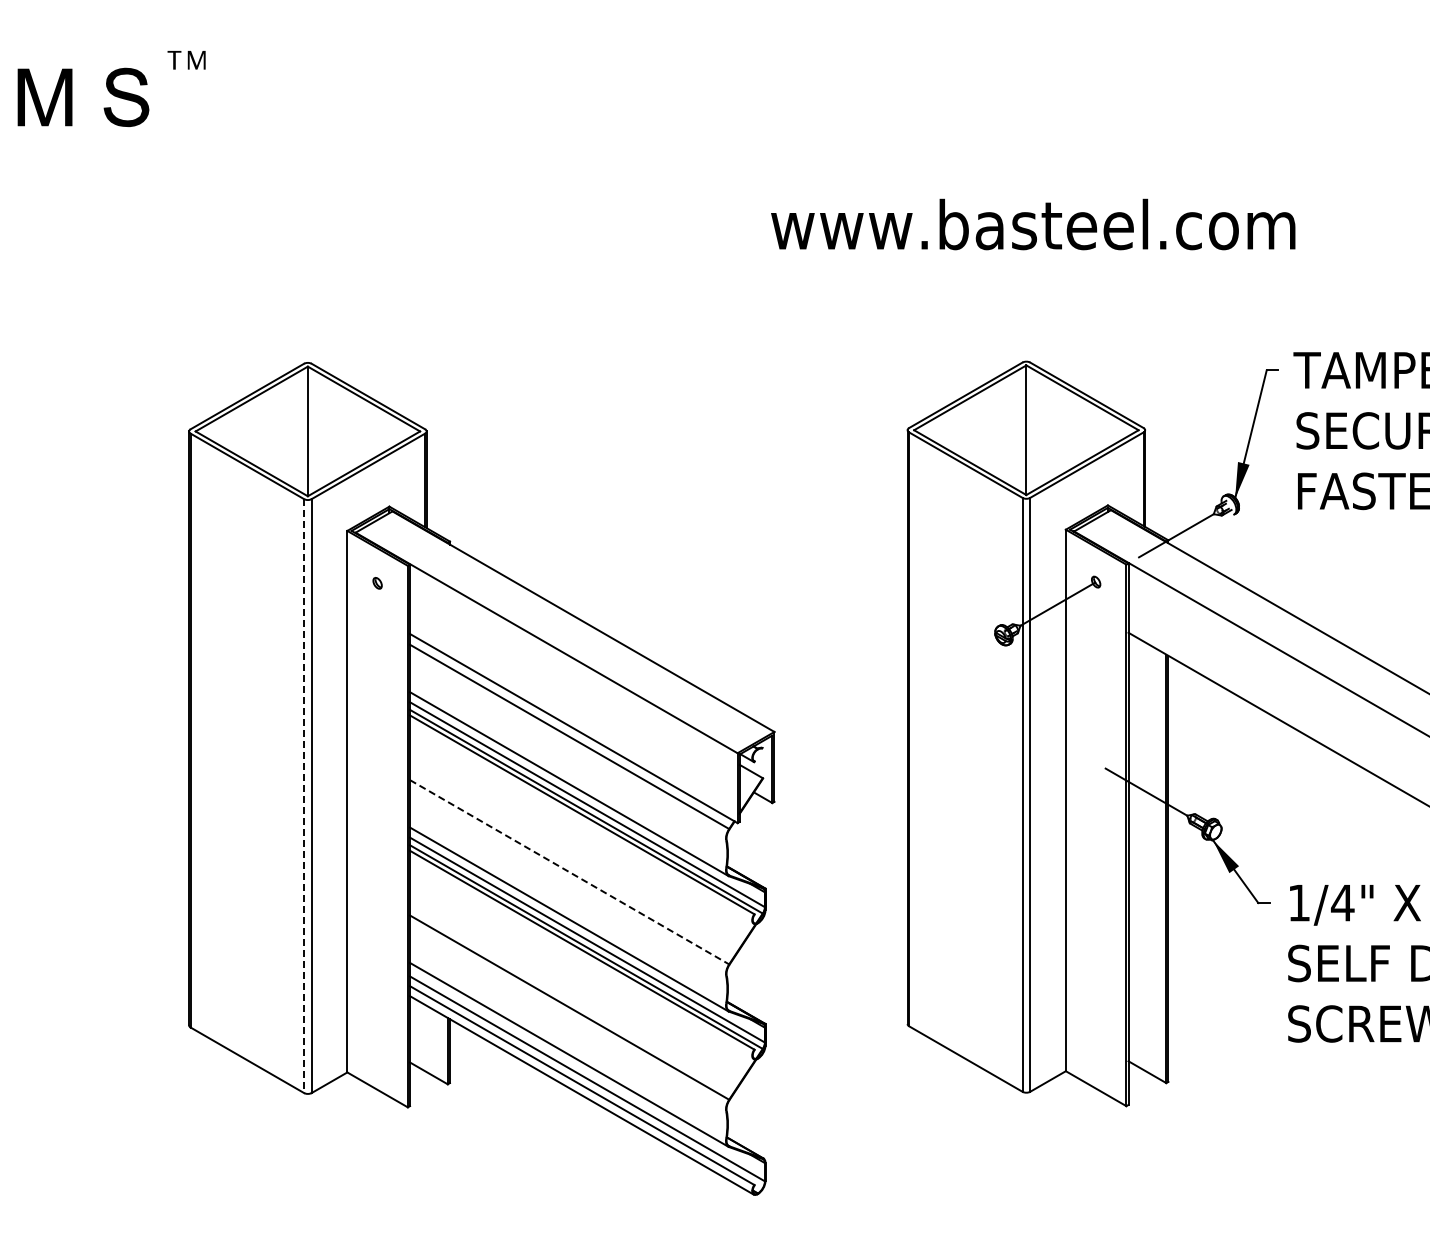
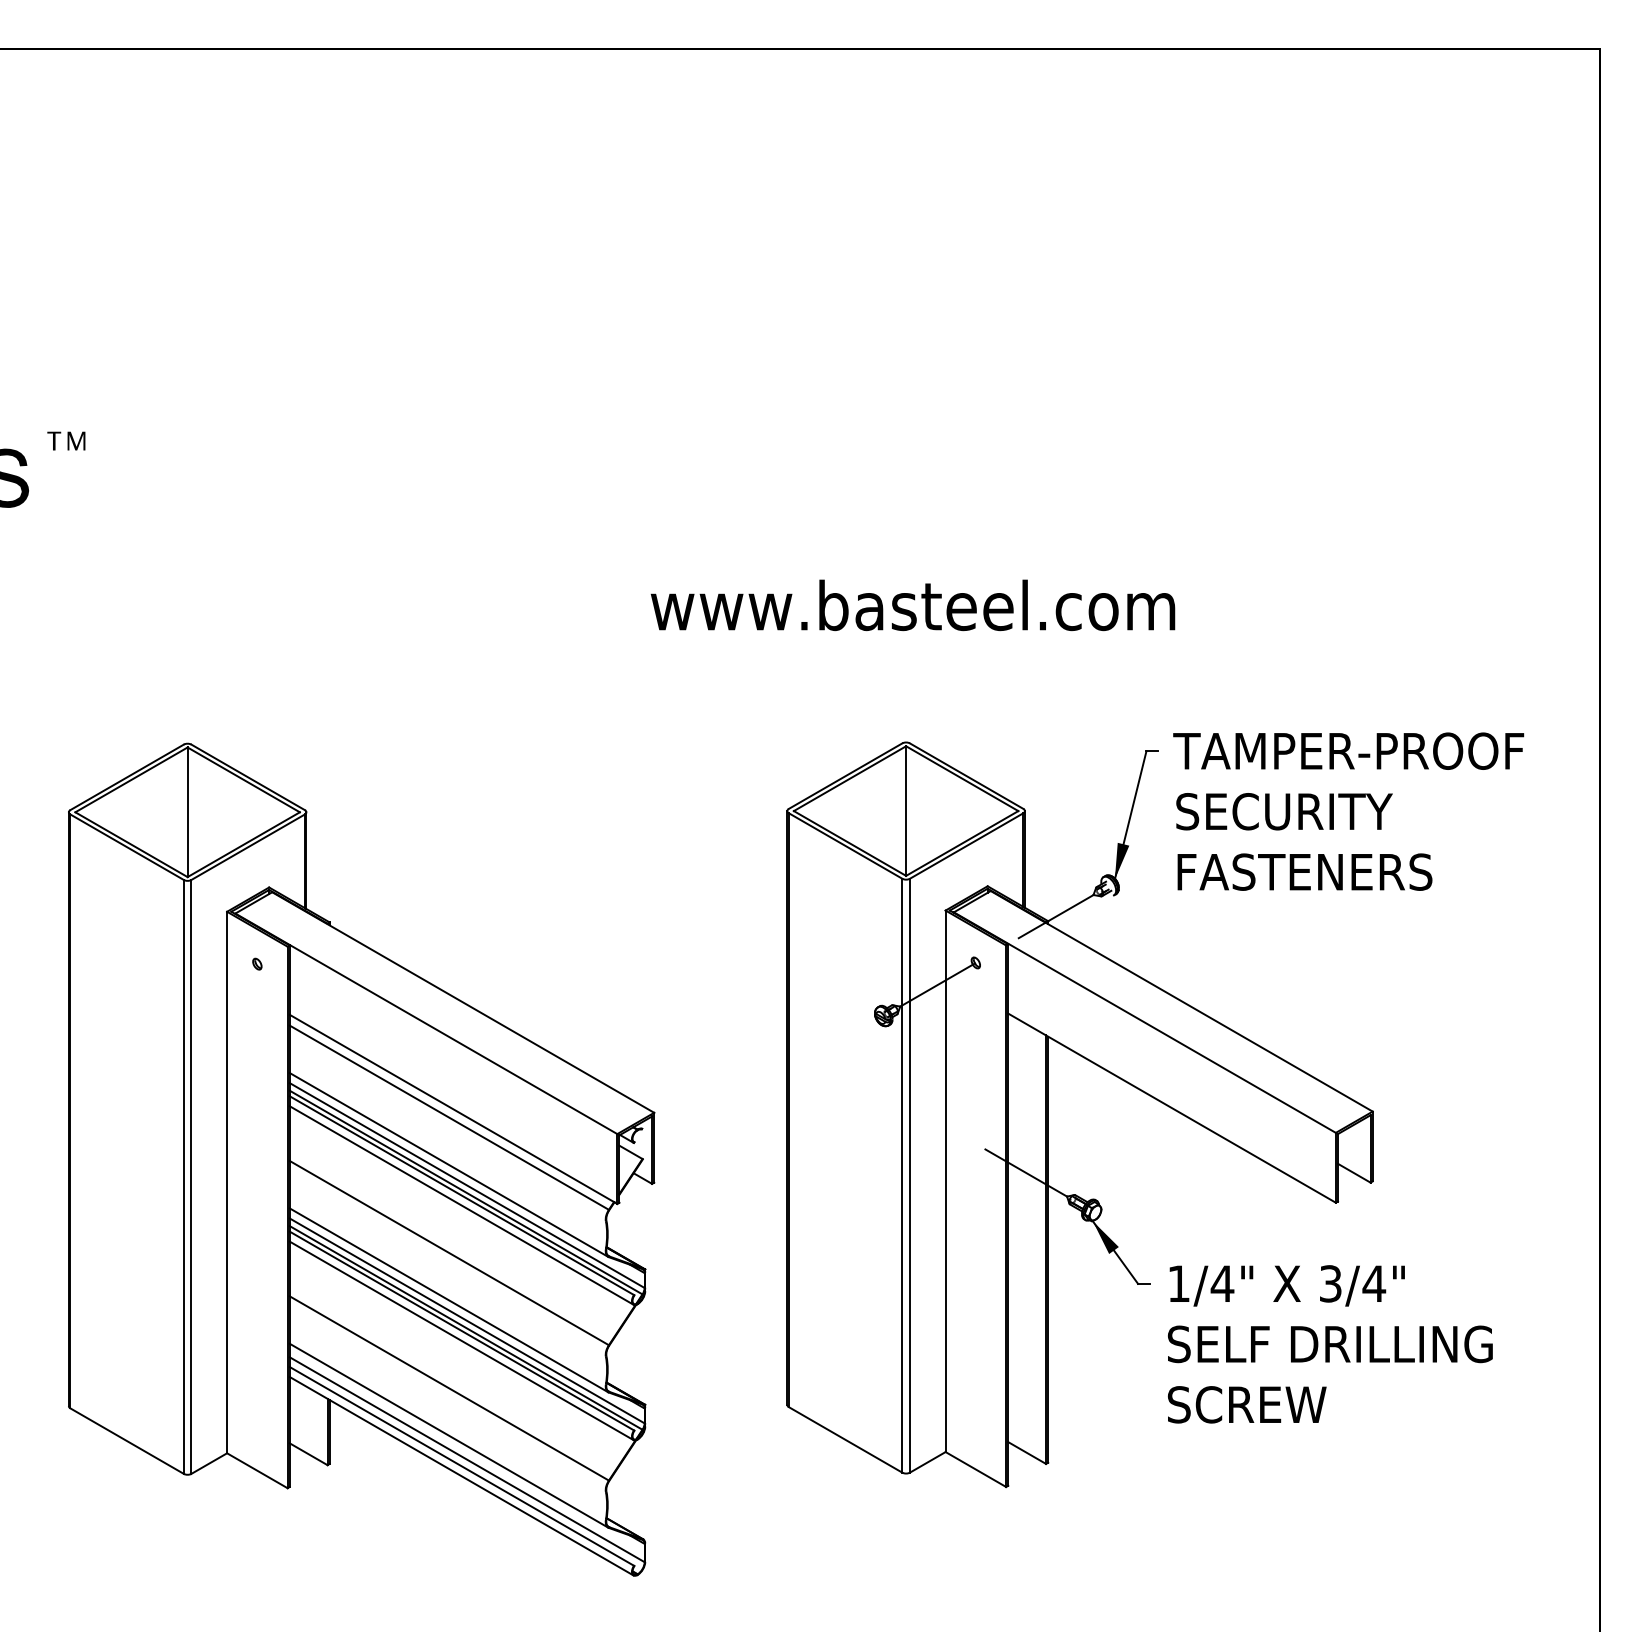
line: (303, 795) -> (183, 1176), dashed -> solid
line: (581, 824) -> (461, 1205), added
line: (569, 872) -> (449, 1253), dashed -> solid
line: (581, 959) -> (461, 1340), added

